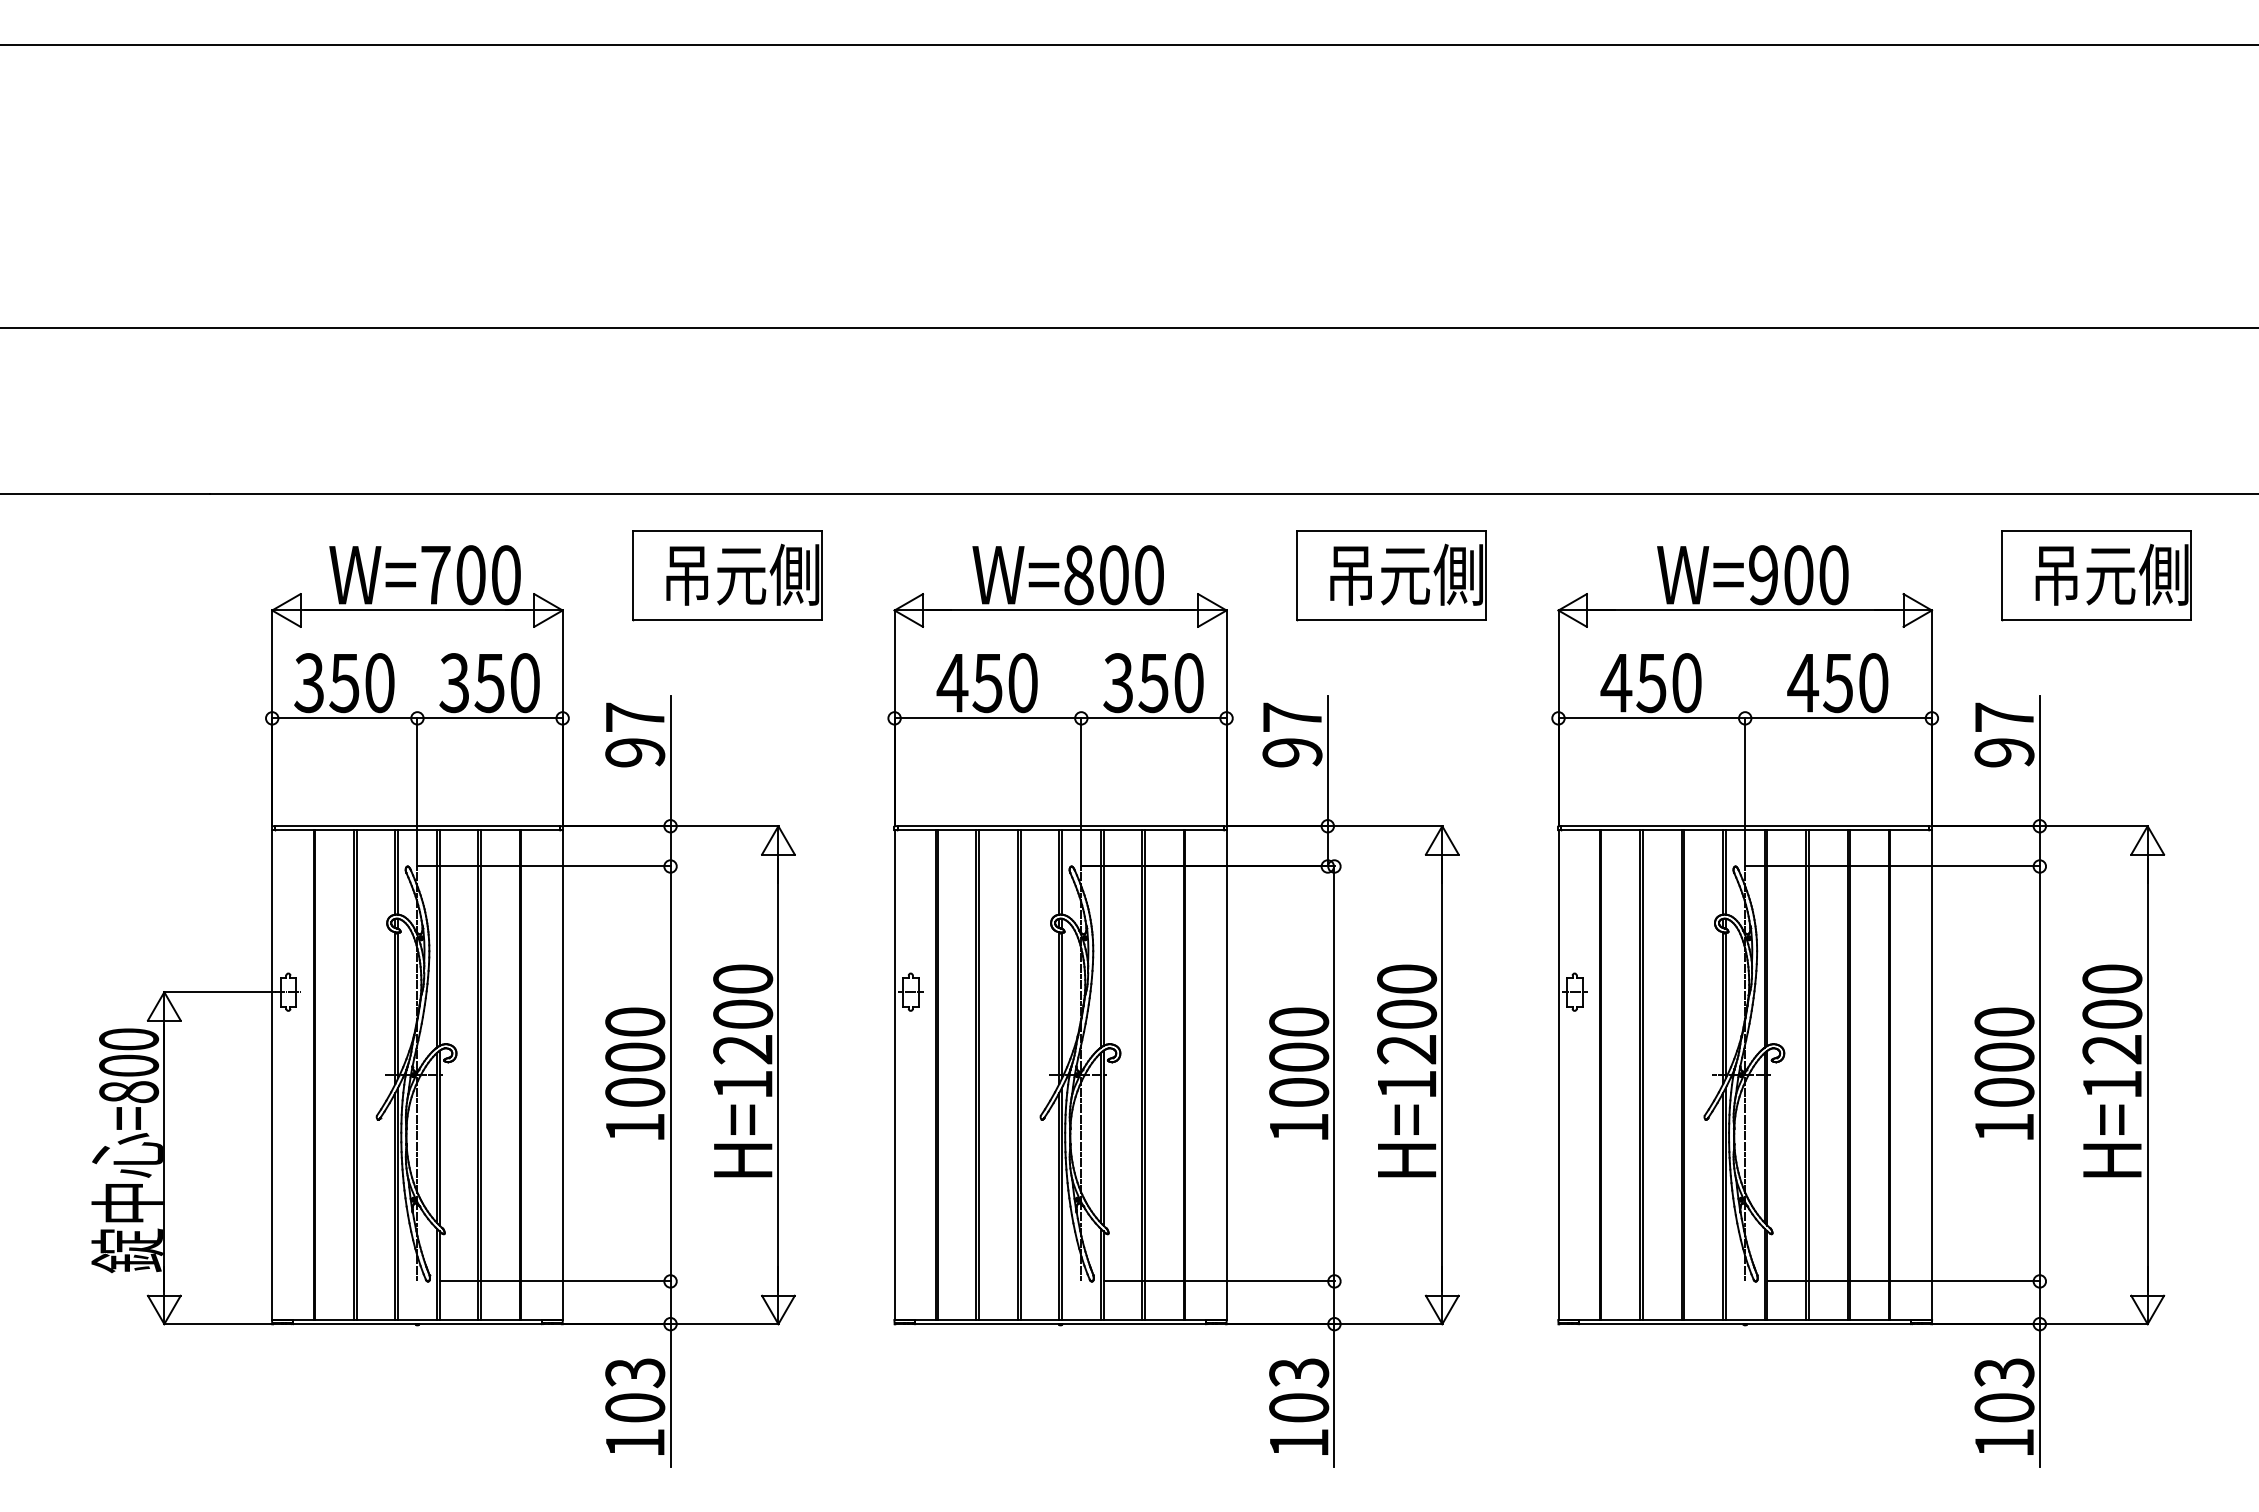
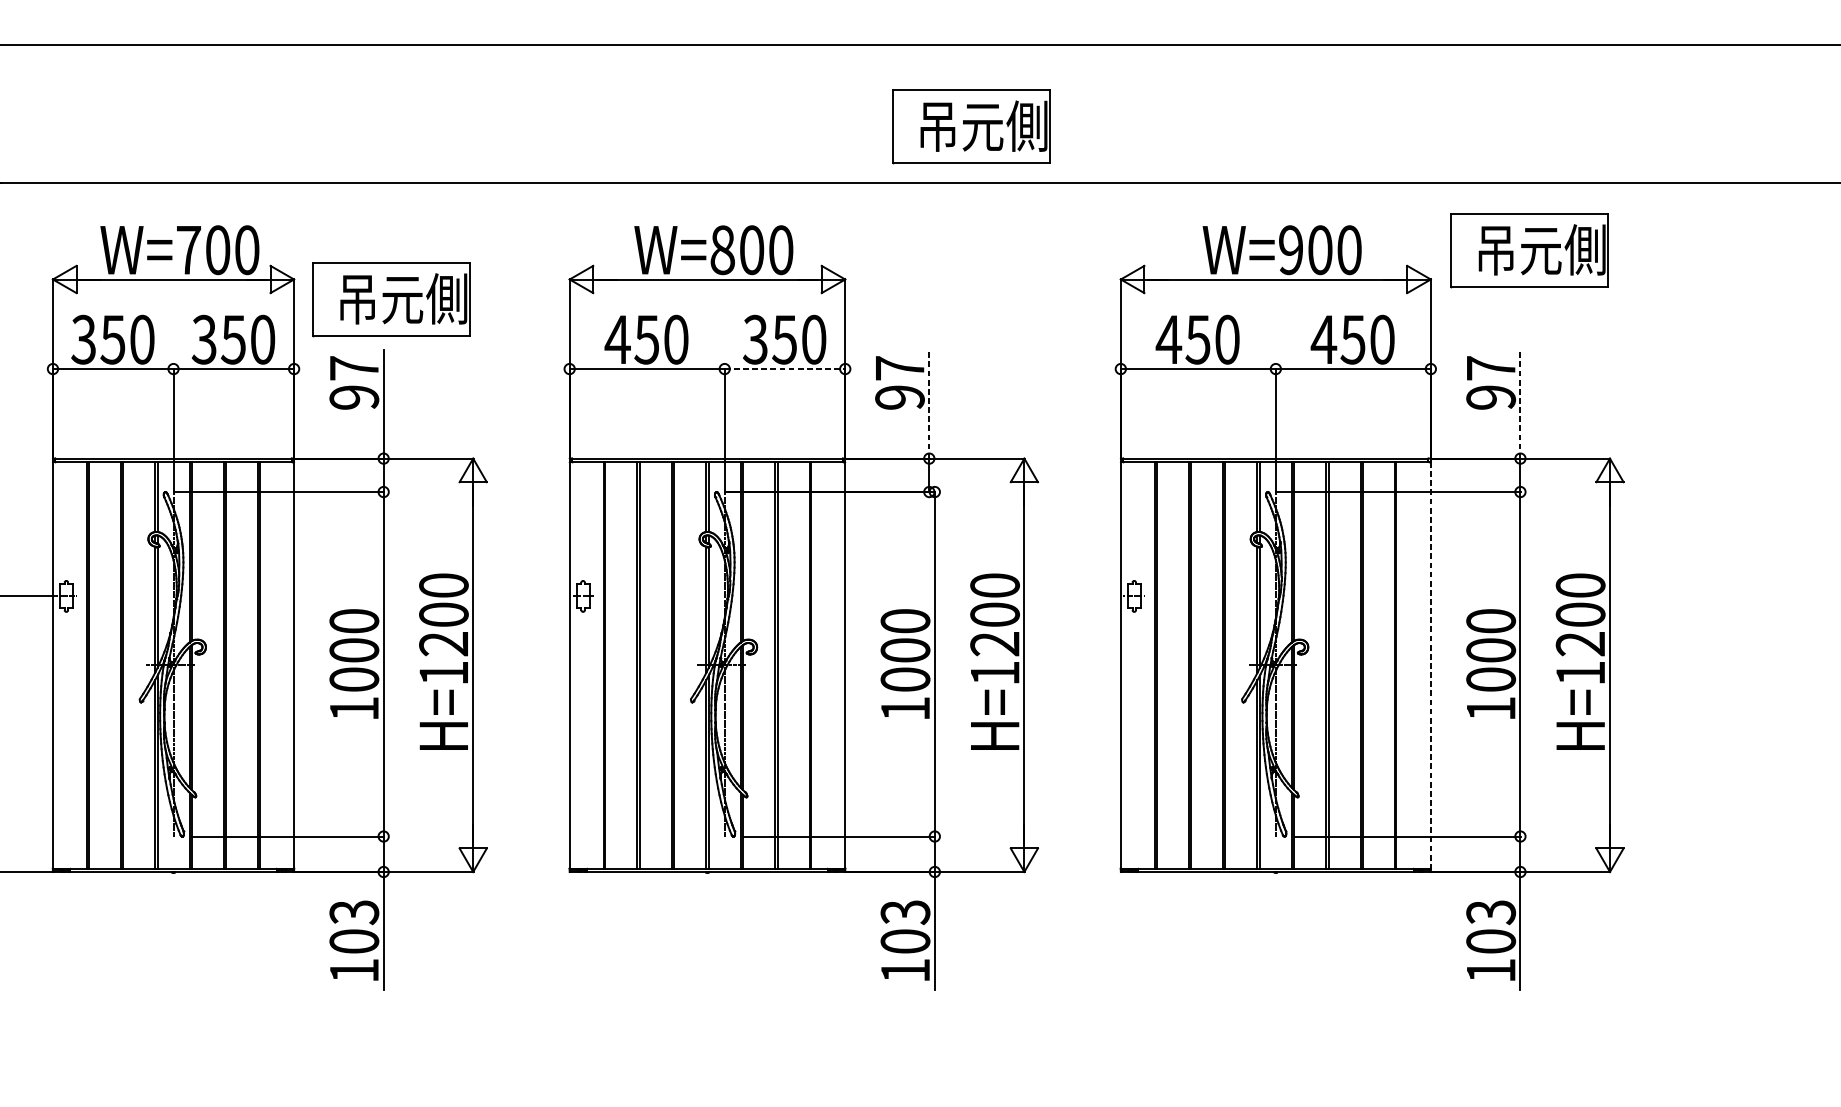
part: (727, 575) -> (391, 299), moved
part: (1391, 575) -> (971, 126), moved
part: (2096, 575) -> (1529, 250), moved
line: (1153, 718) -> (784, 369), solid -> dashed
line: (1327, 760) -> (929, 404), solid -> dashed
line: (2039, 760) -> (1520, 404), solid -> dashed
line: (1931, 1075) -> (1430, 665), solid -> dashed

